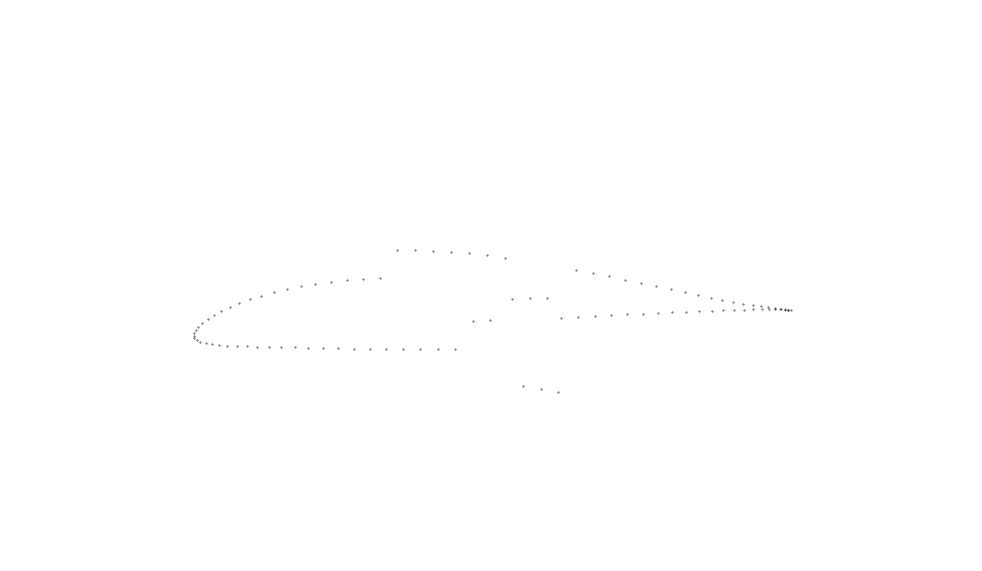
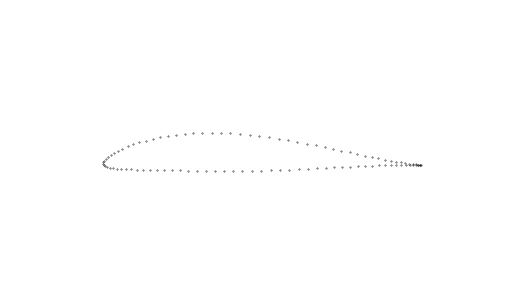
part: (316, 286) -> (168, 137), moved
part: (530, 299) -> (280, 170), moved
part: (541, 389) -> (288, 140), moved

